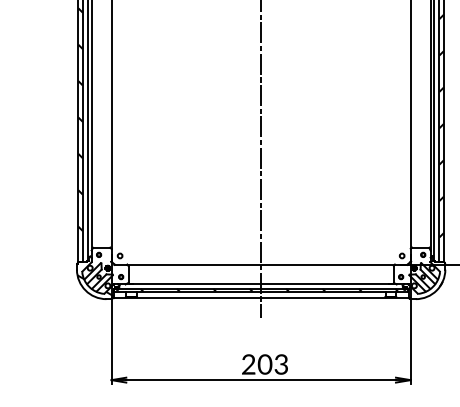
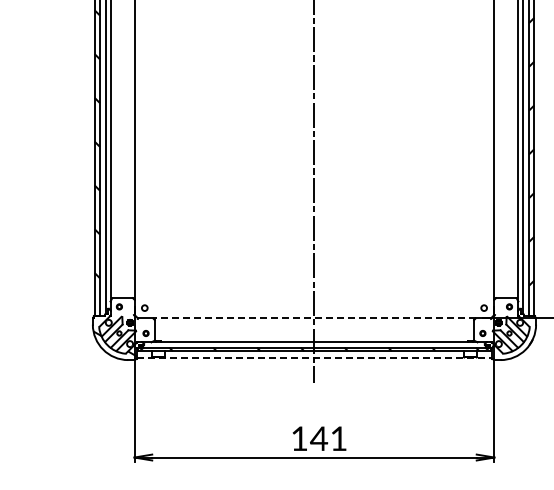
line: (260, 264) -> (313, 318), solid -> dashed
line: (261, 297) -> (314, 358), solid -> dashed
text: (264, 364) -> (318, 438), 203 -> 141

